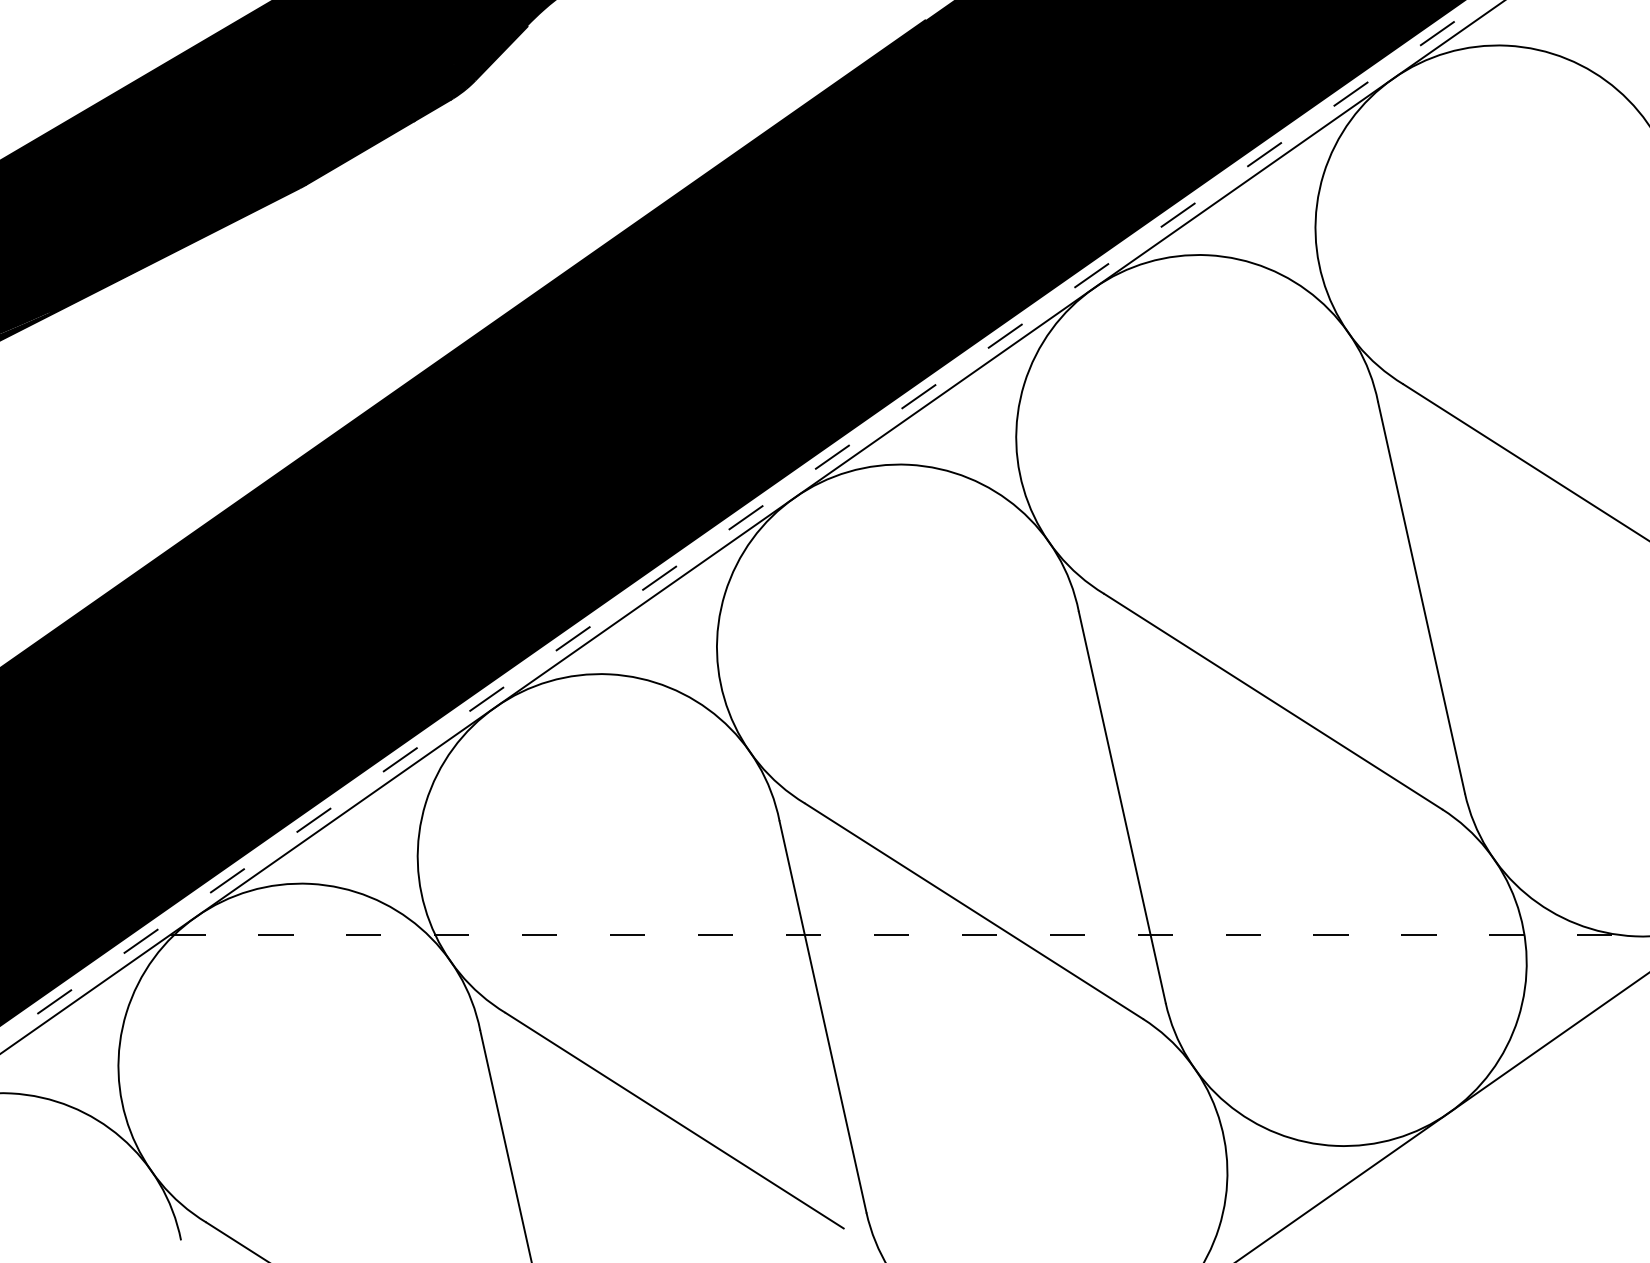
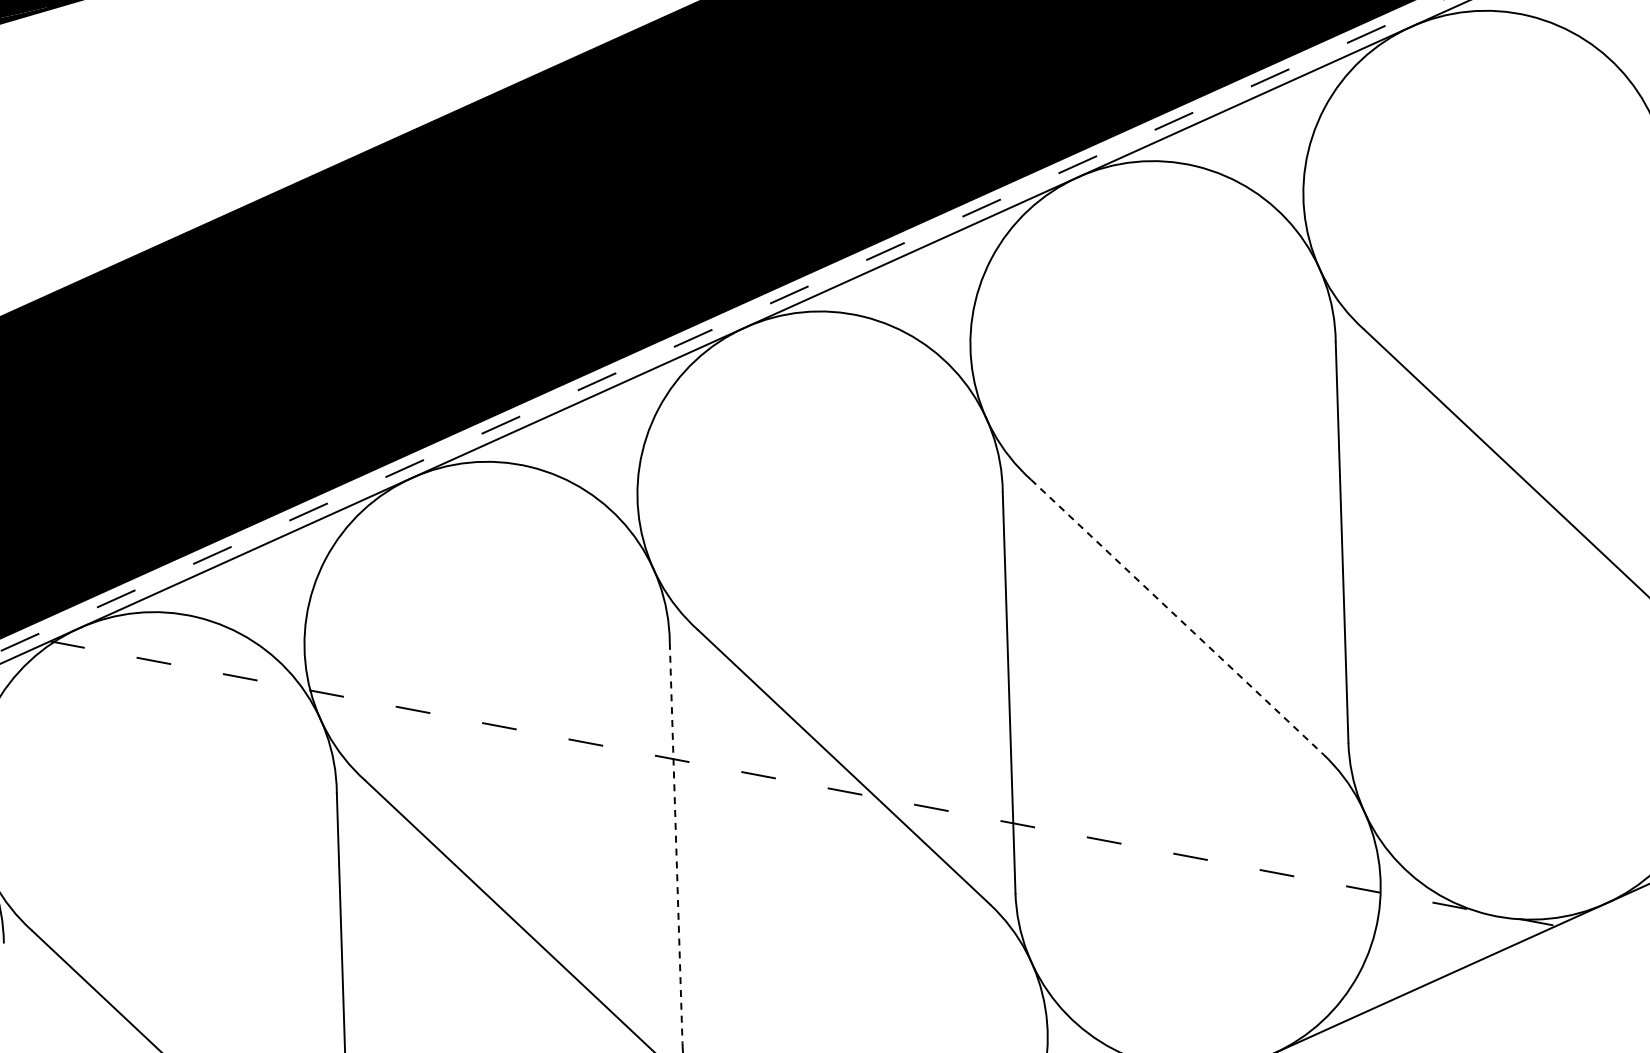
line: (1273, 701) -> (1177, 616), solid -> dashed
line: (823, 1017) -> (676, 843), solid -> dashed

